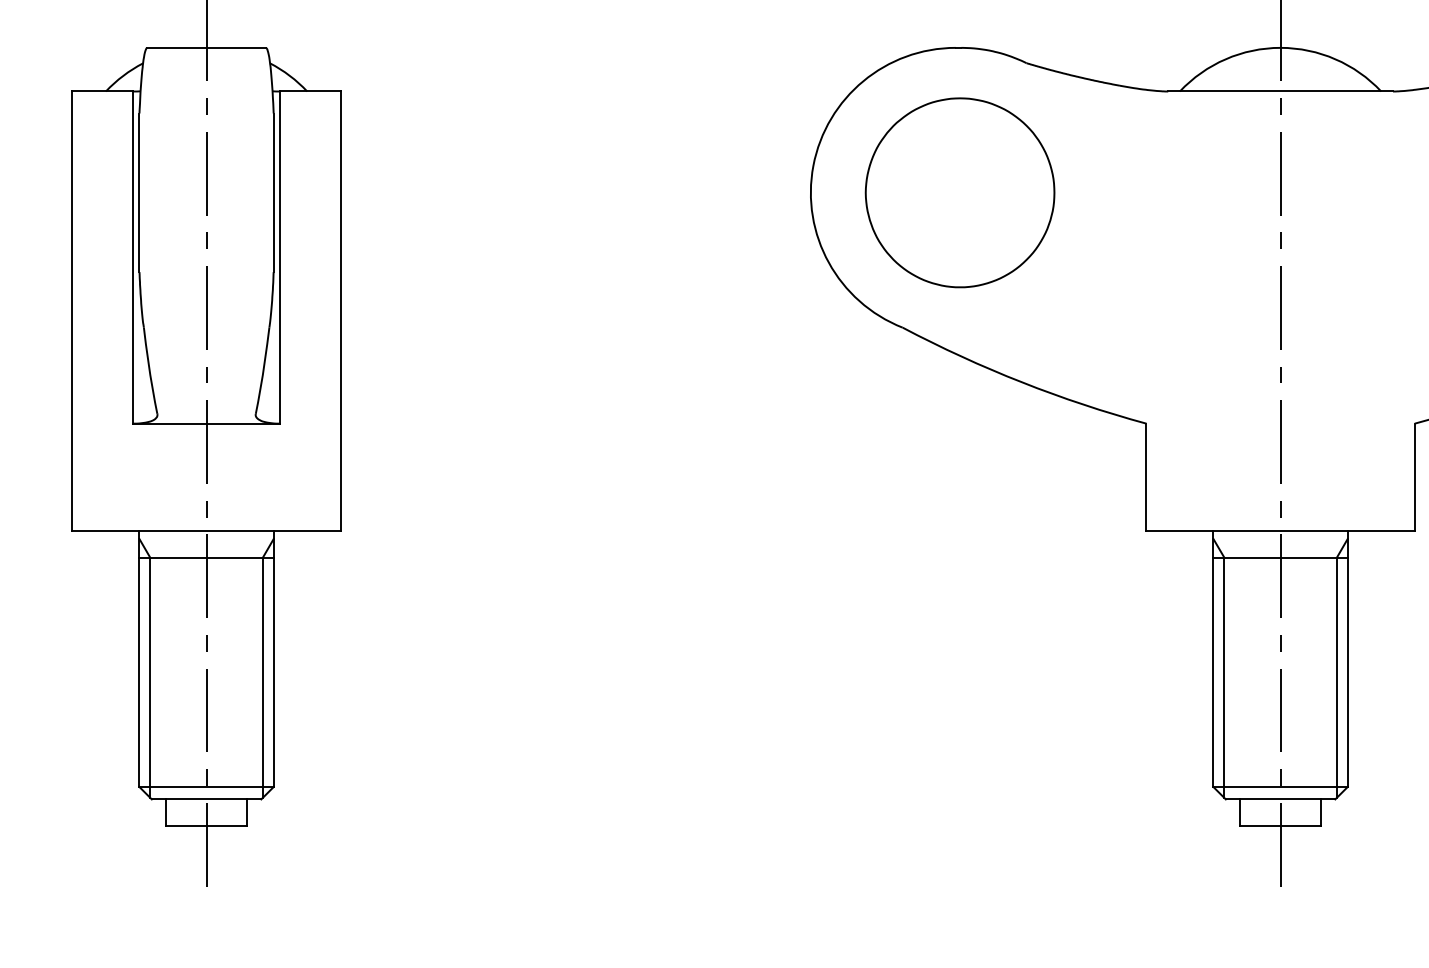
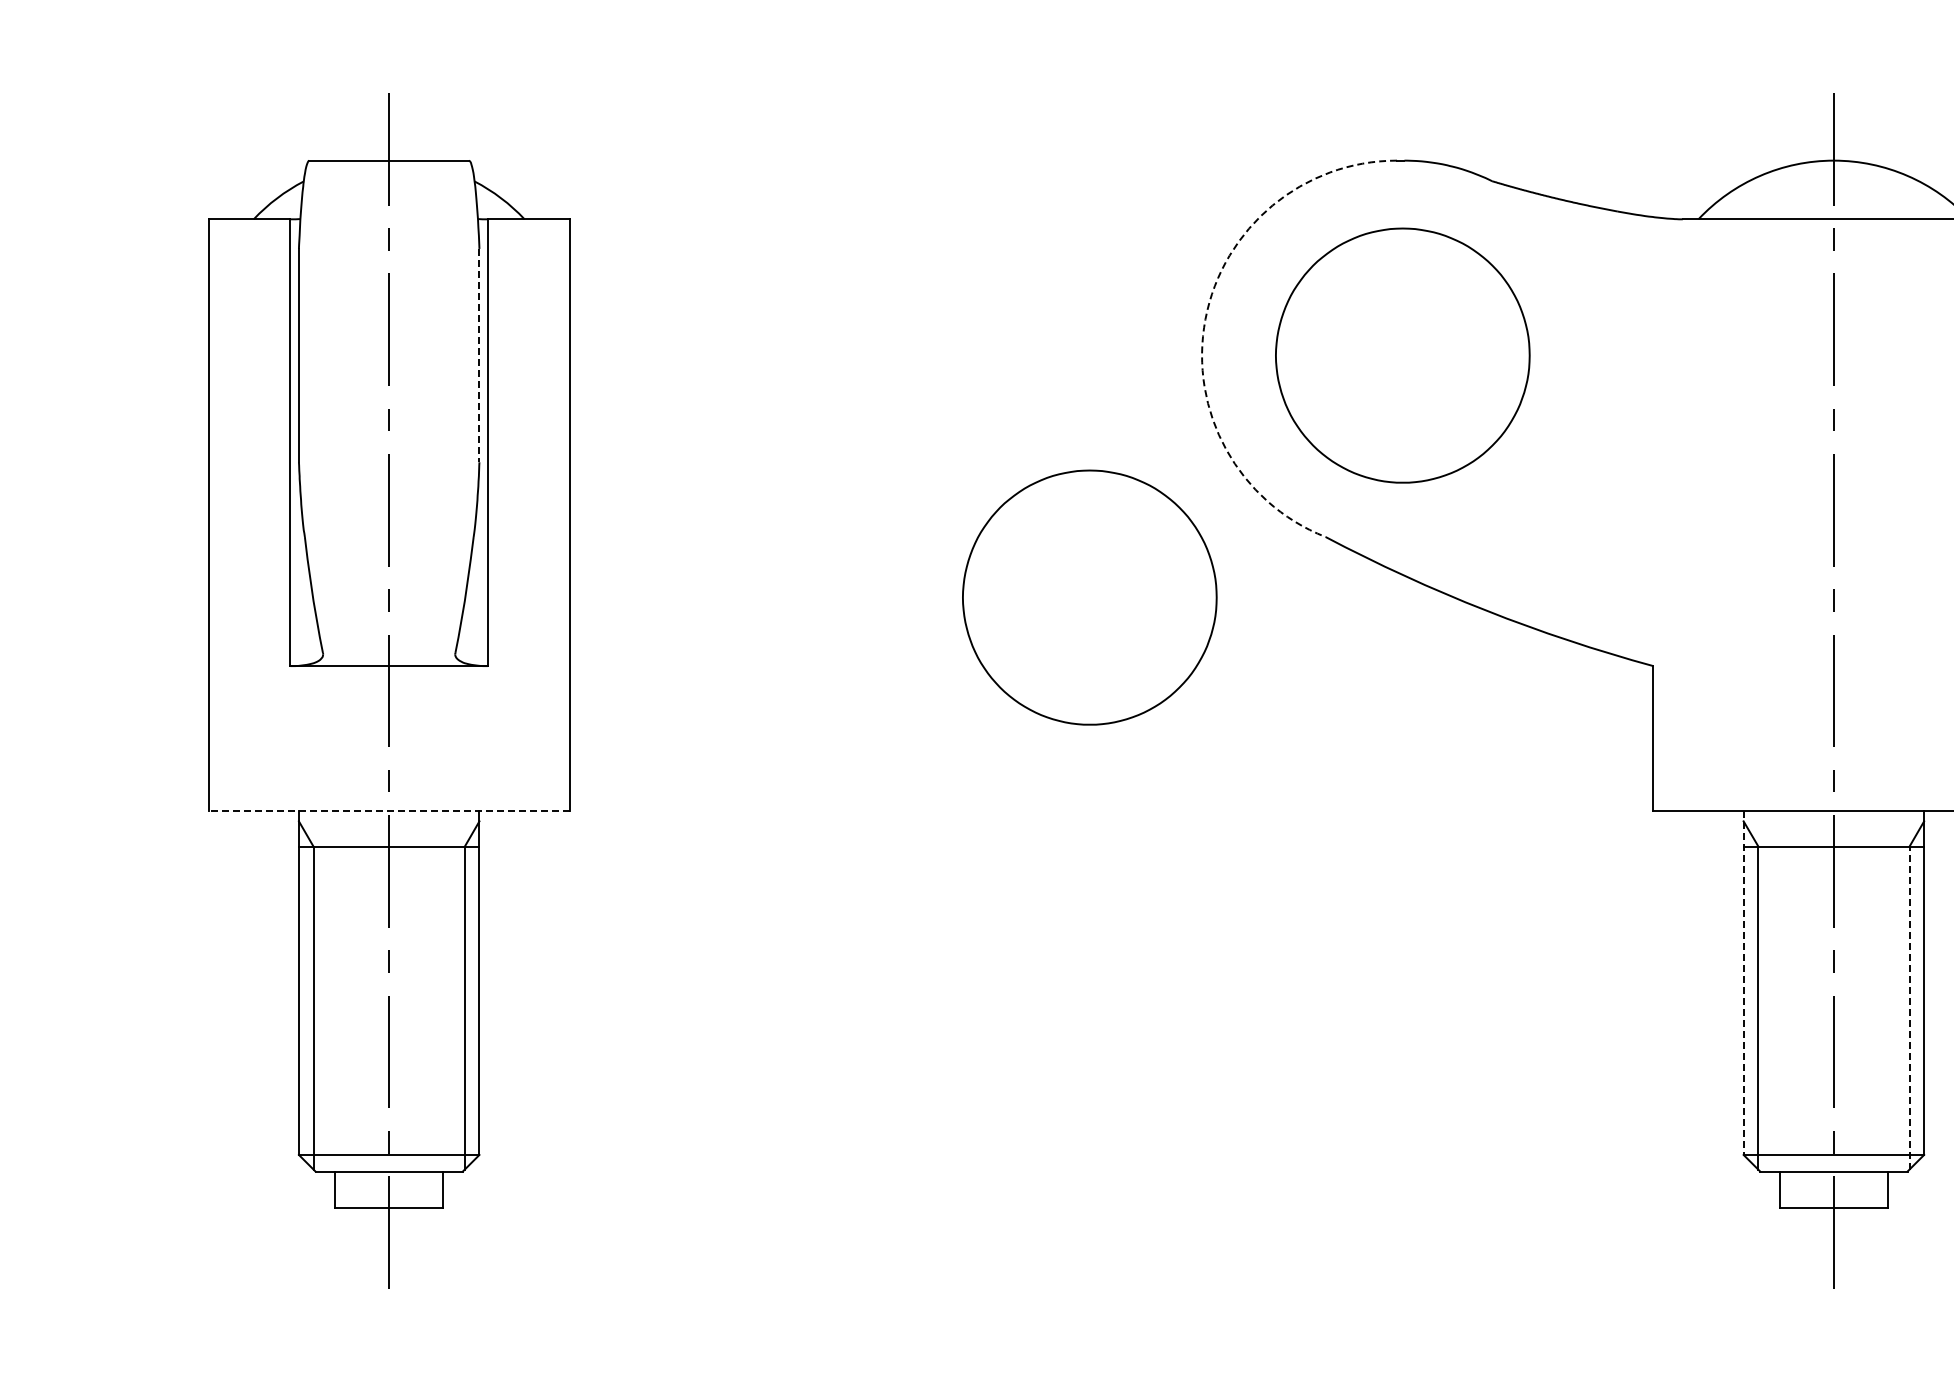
arc: (813, 165) -> (1205, 319), solid -> dashed
line: (273, 192) -> (479, 355), solid -> dashed
part: (727, 372) -> (1089, 597), added
line: (206, 530) -> (389, 810), solid -> dashed
line: (1213, 659) -> (1743, 983), solid -> dashed
line: (1336, 677) -> (1909, 1007), solid -> dashed

